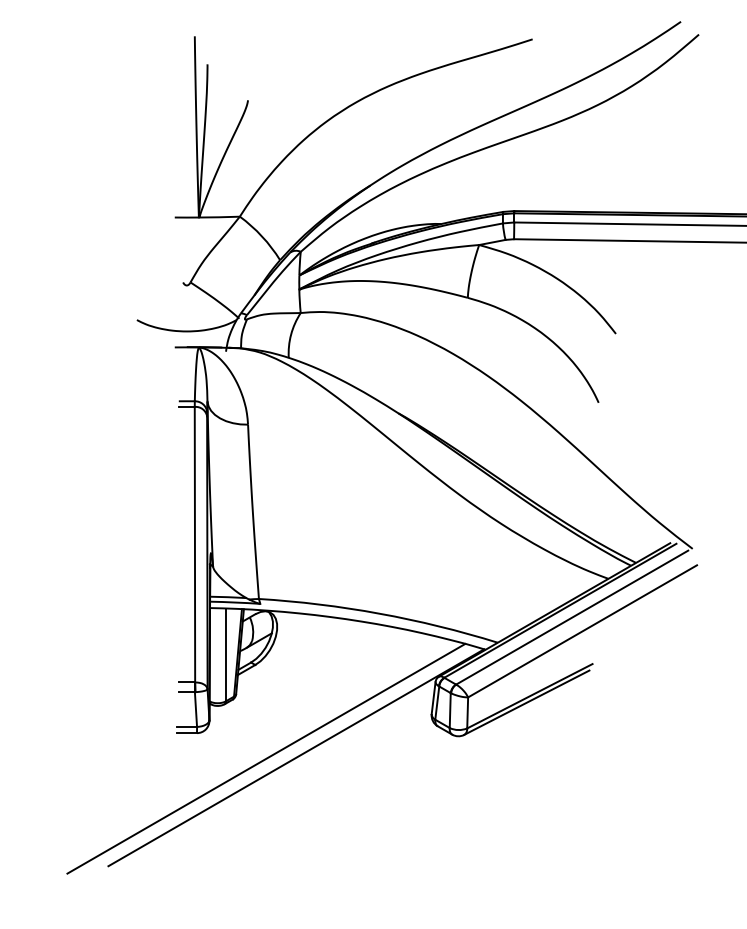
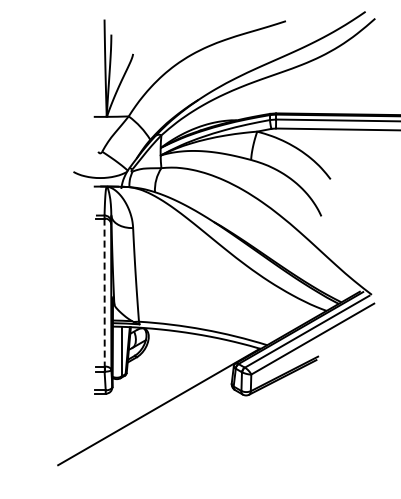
line: (194, 544) -> (104, 292), solid -> dashed
line: (265, 758) -> (142, 407), removed

